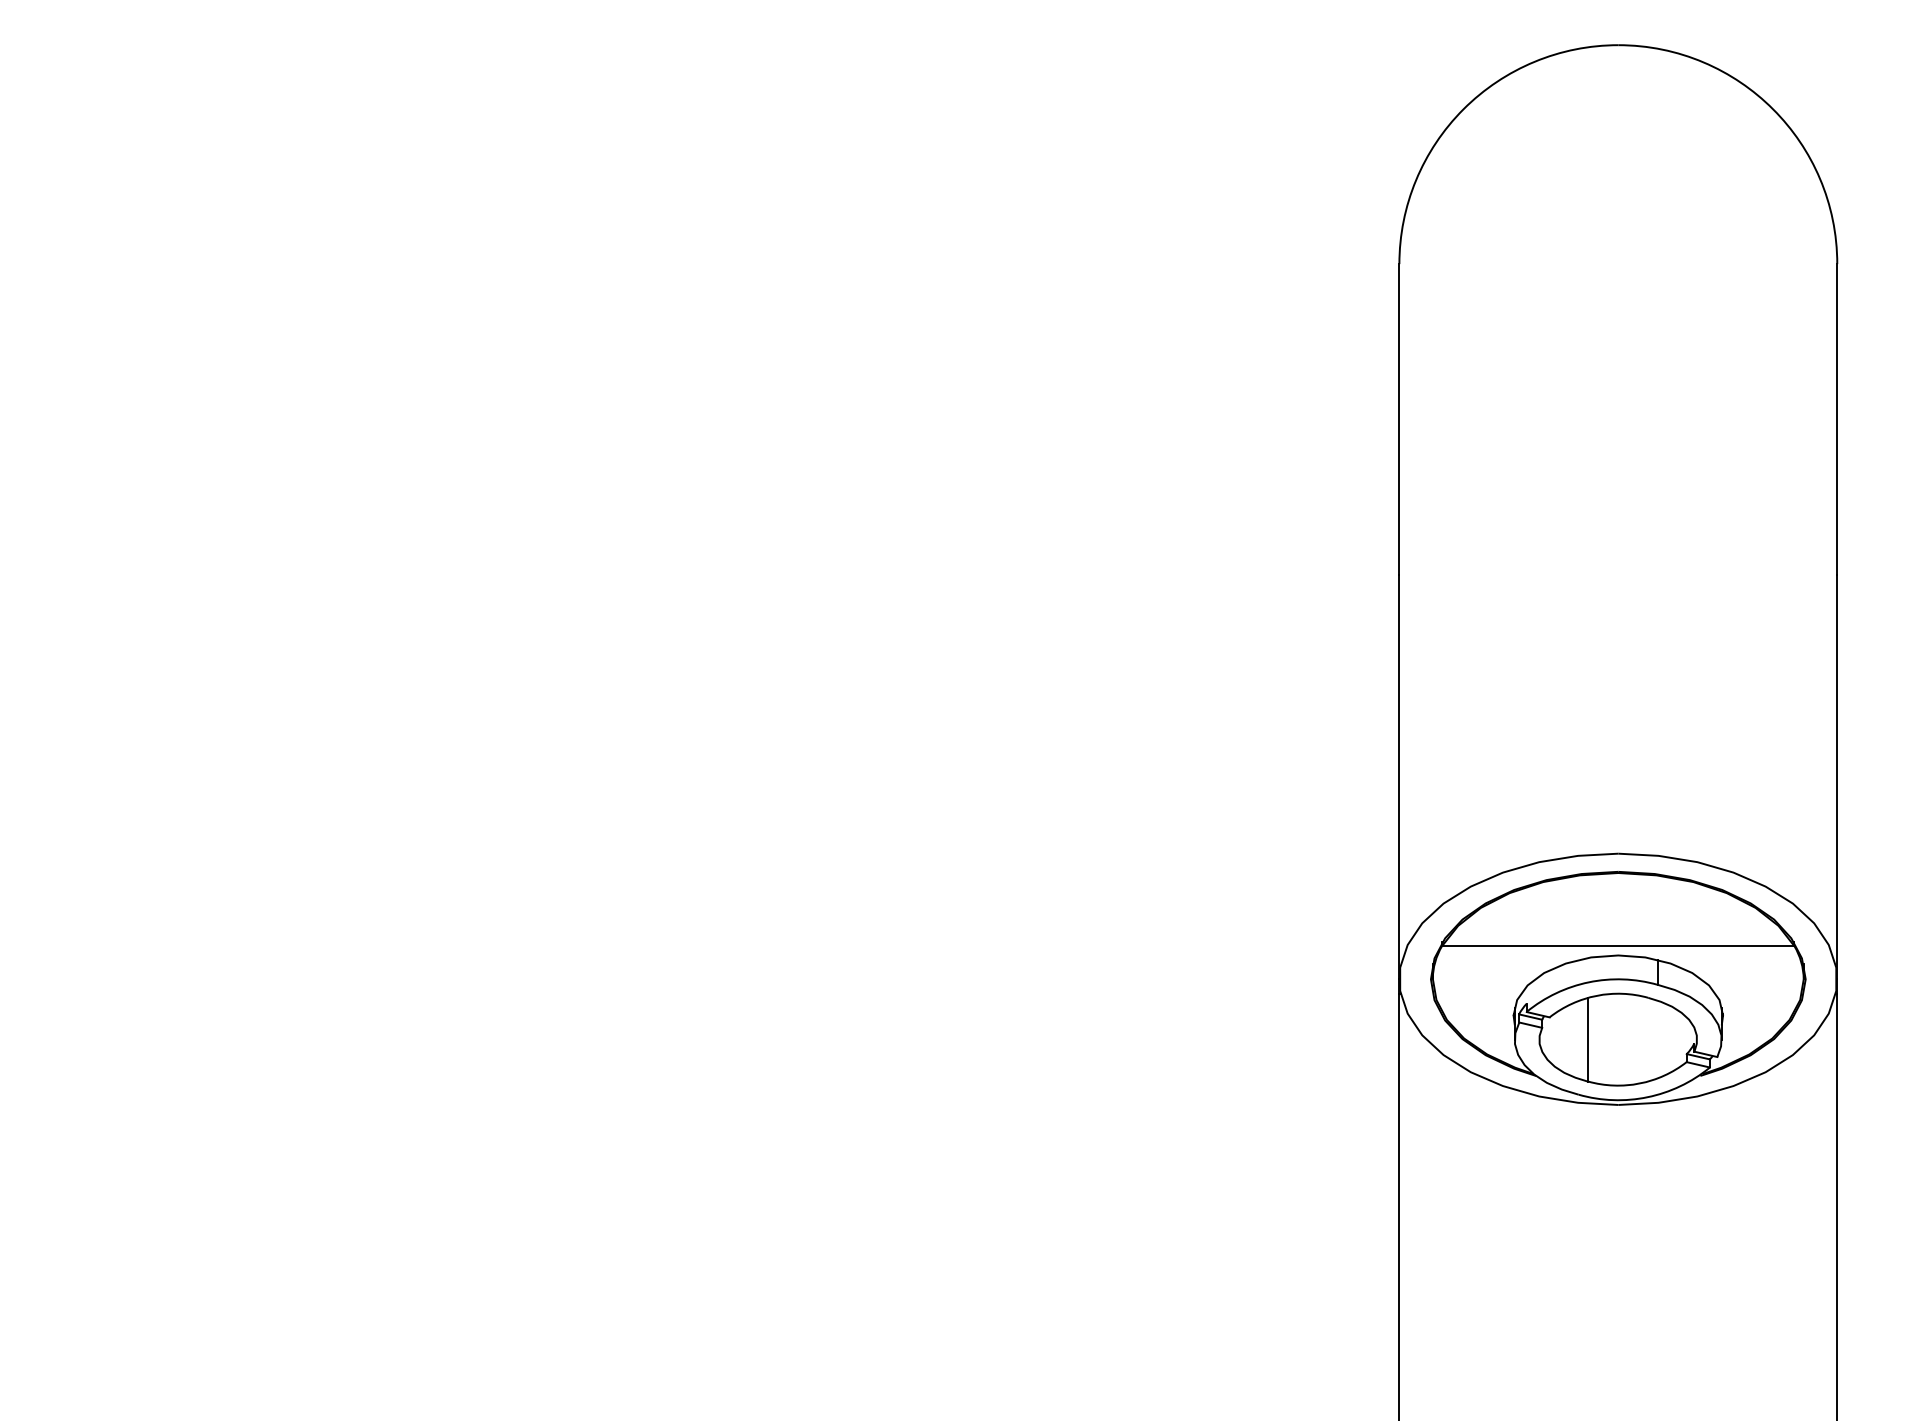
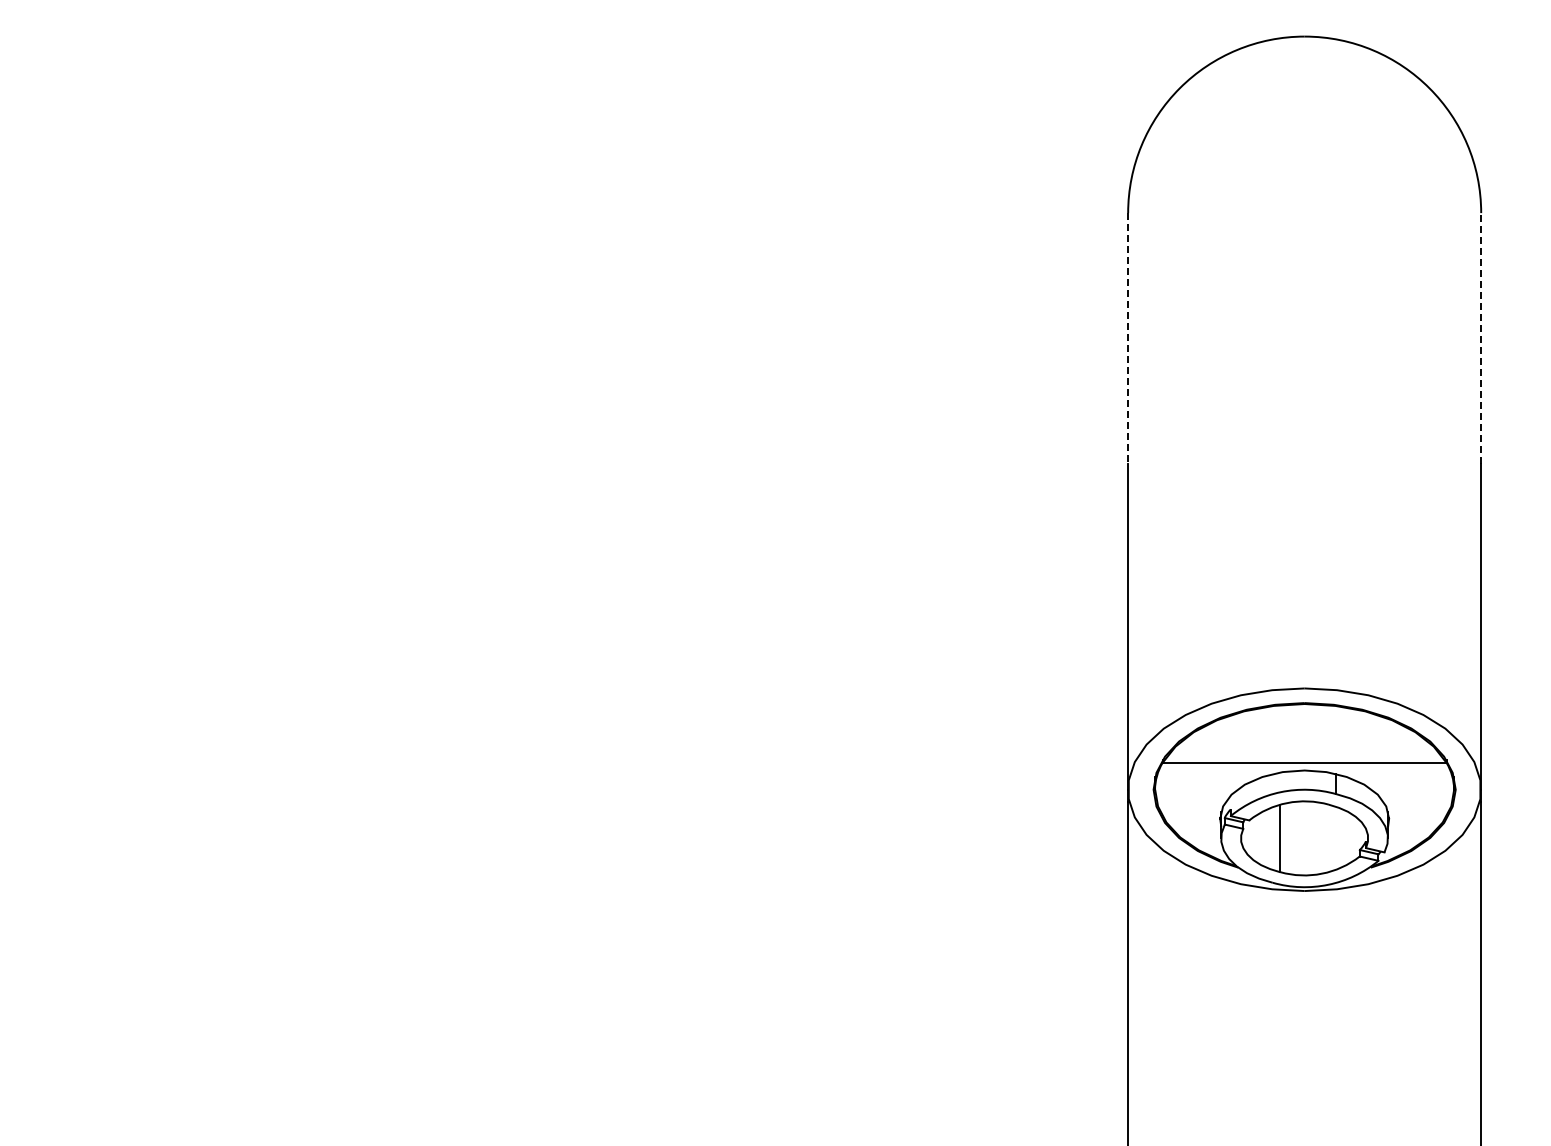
line: (1837, 419) -> (1481, 338), solid -> dashed
line: (1399, 420) -> (1128, 339), solid -> dashed

